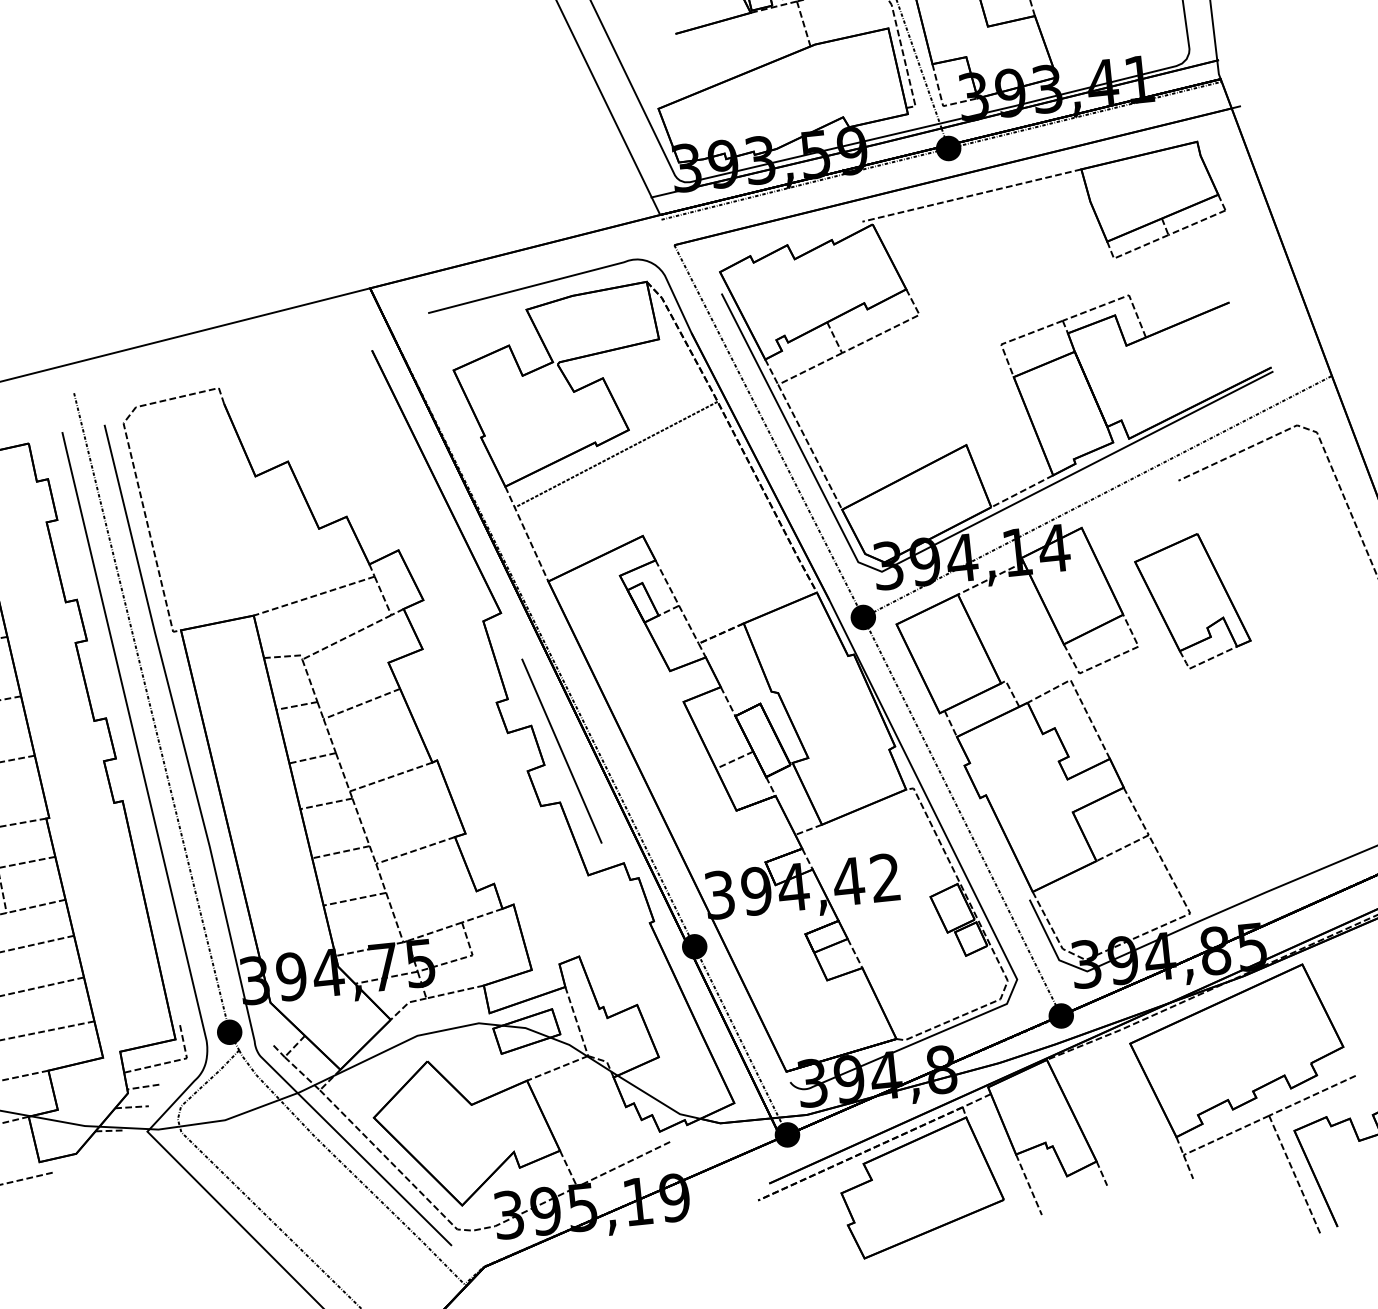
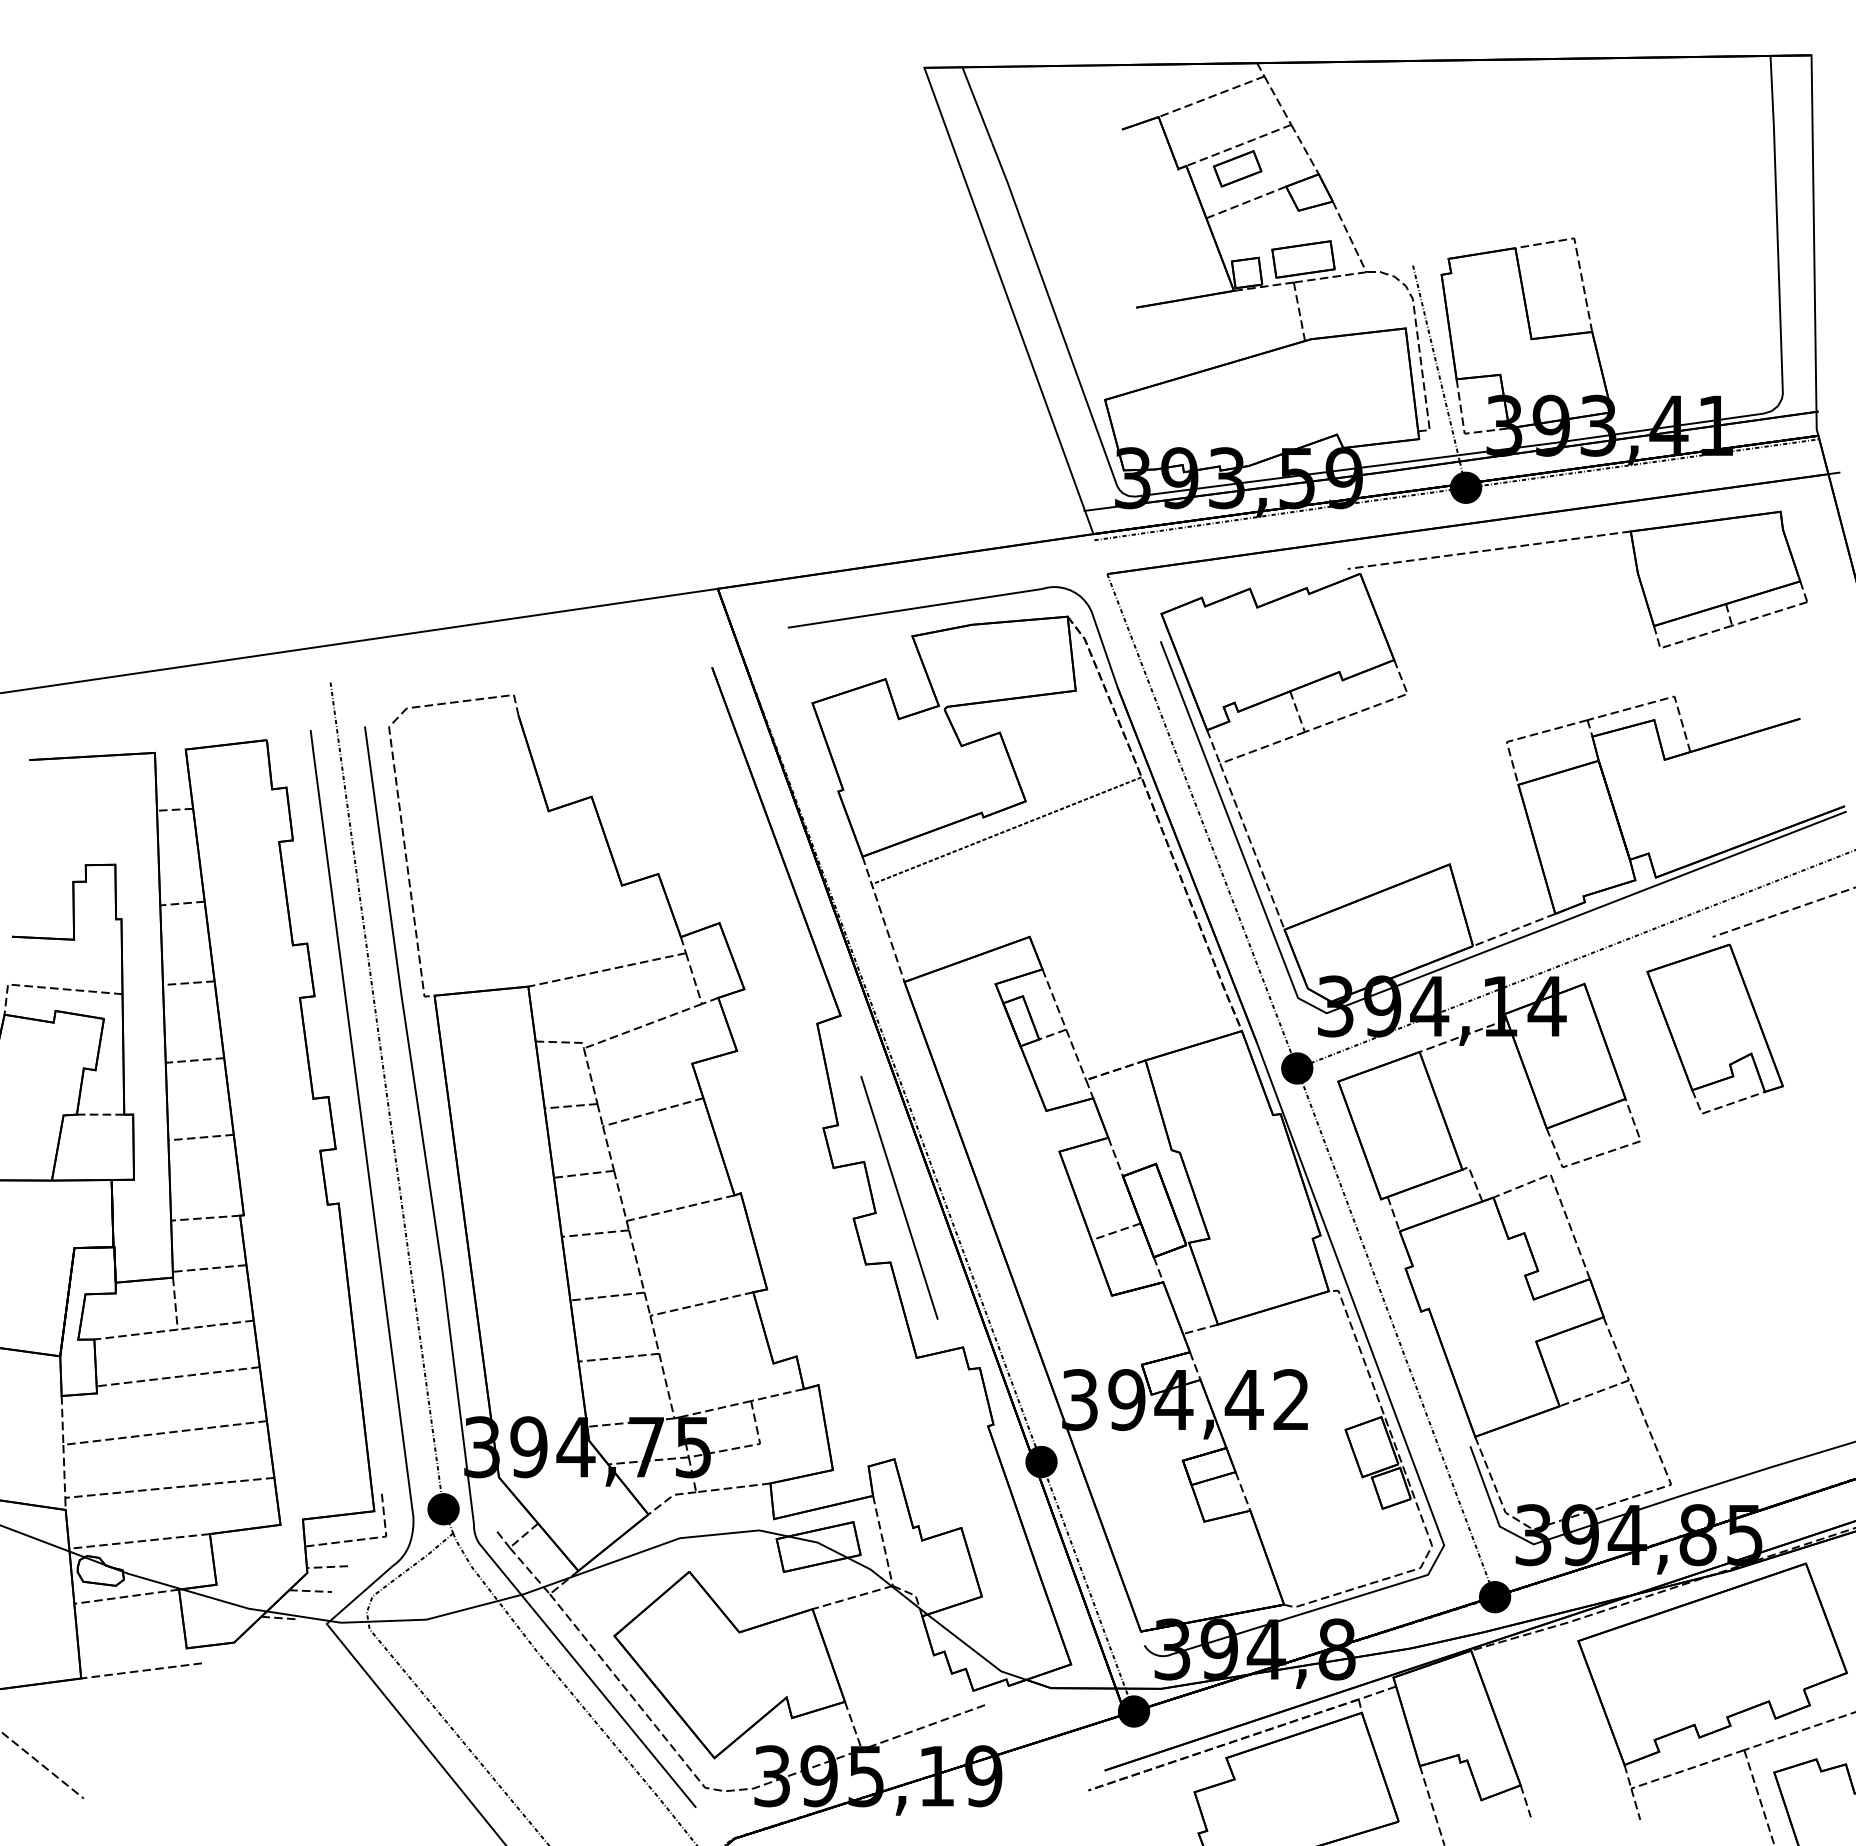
part: (1192, 600) -> (1714, 1028), moved

